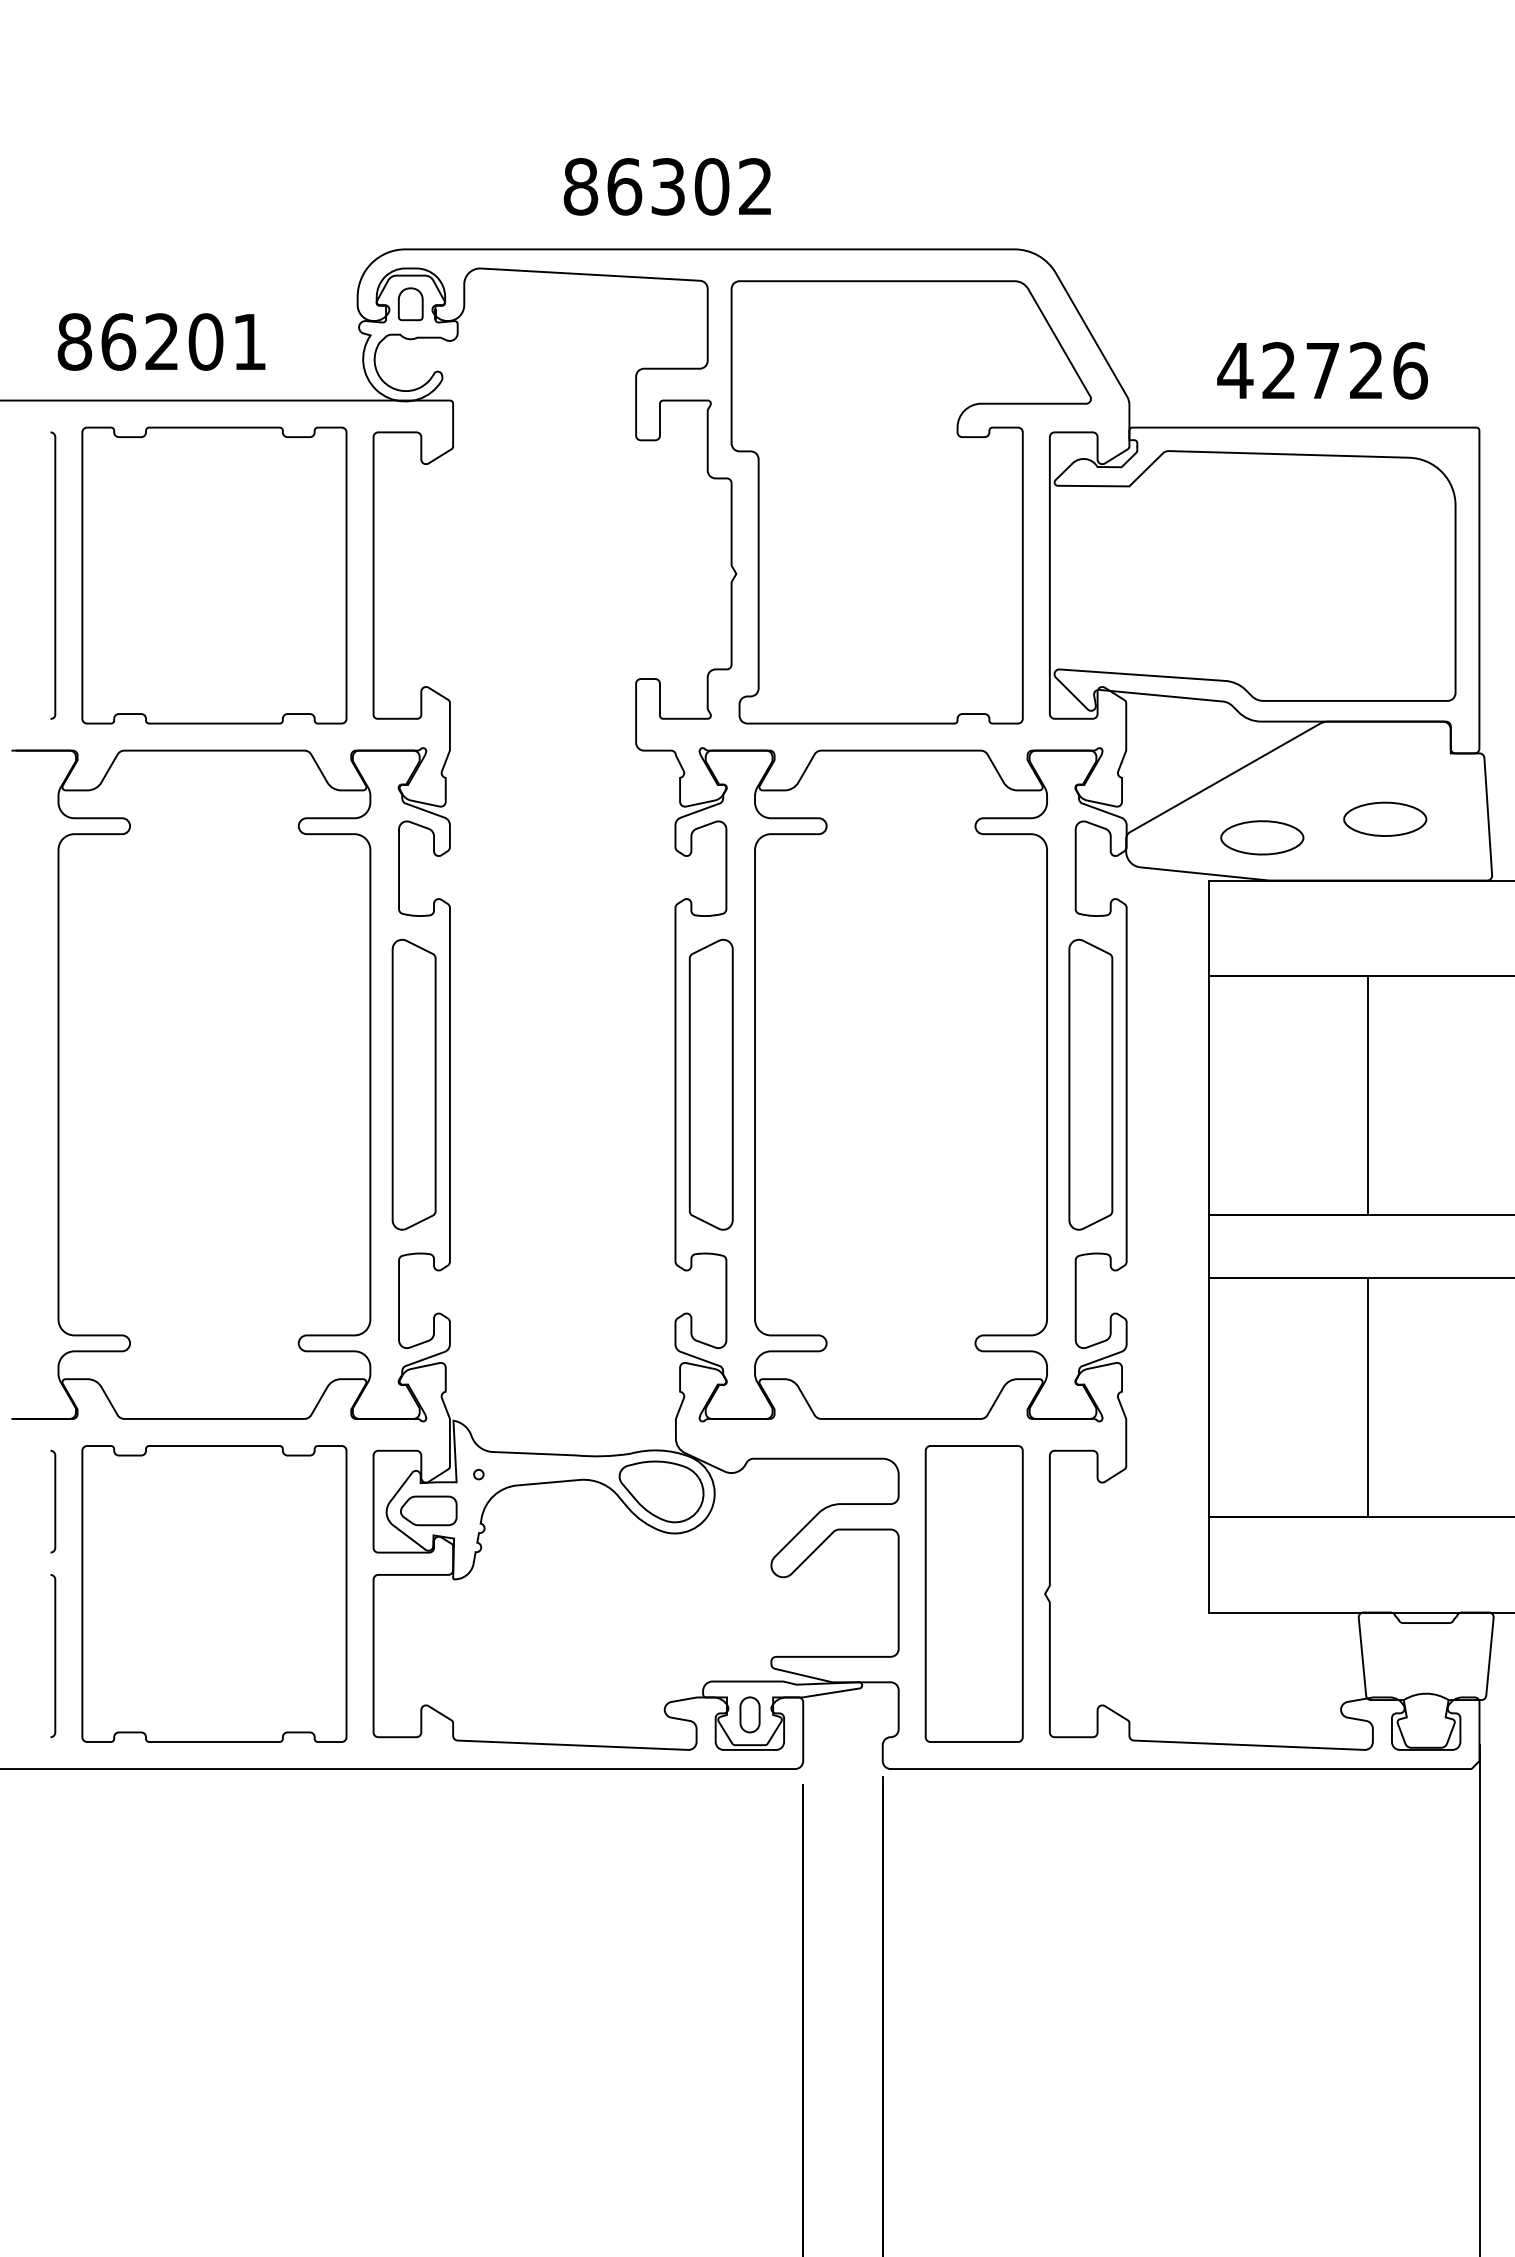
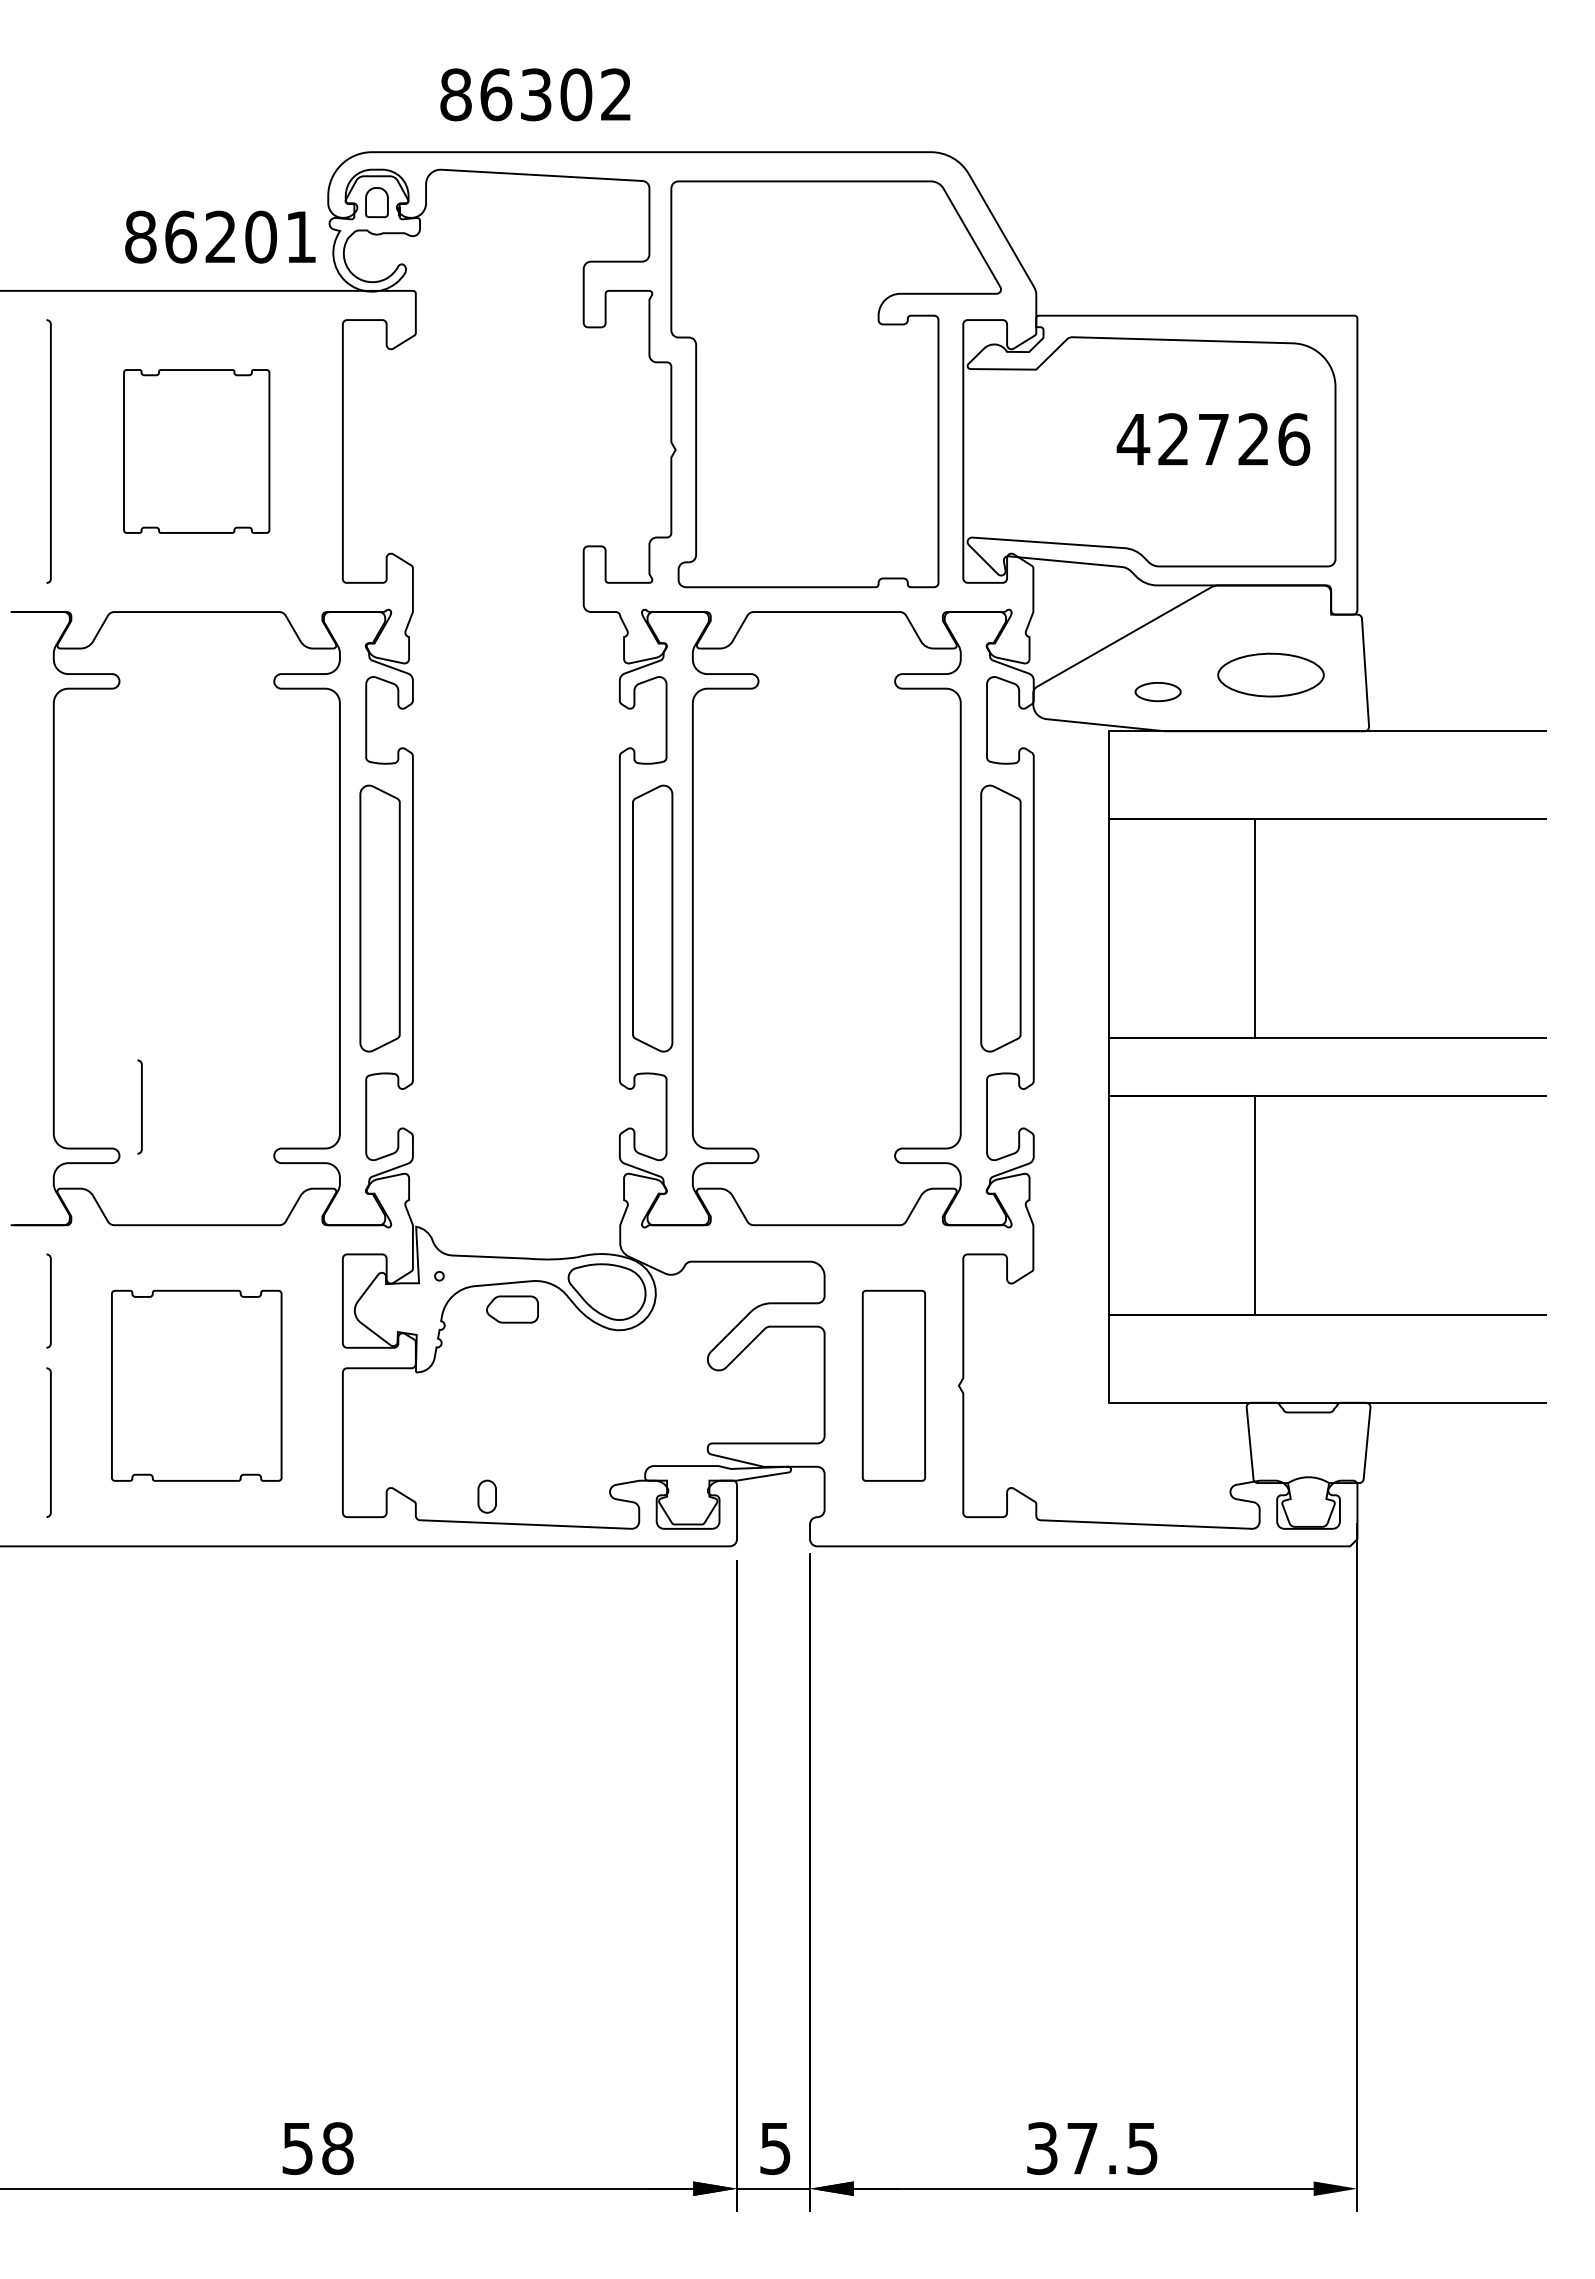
text: (667, 186) -> (535, 94), moved
text: (161, 341) -> (220, 236), moved
text: (1322, 370) -> (1213, 439), moved
part: (214, 575) -> (196, 451), size x0.6
part: (1384, 818) -> (1270, 674), size x1.4
part: (1261, 837) -> (1157, 691), size x0.6
curve: (154, 1289) -> (141, 1106), added
part: (428, 1510) -> (512, 1309), moved
part: (214, 1593) -> (196, 1385), size x0.7
part: (973, 1593) -> (893, 1385), size x0.7
part: (749, 1714) -> (486, 1496), moved

